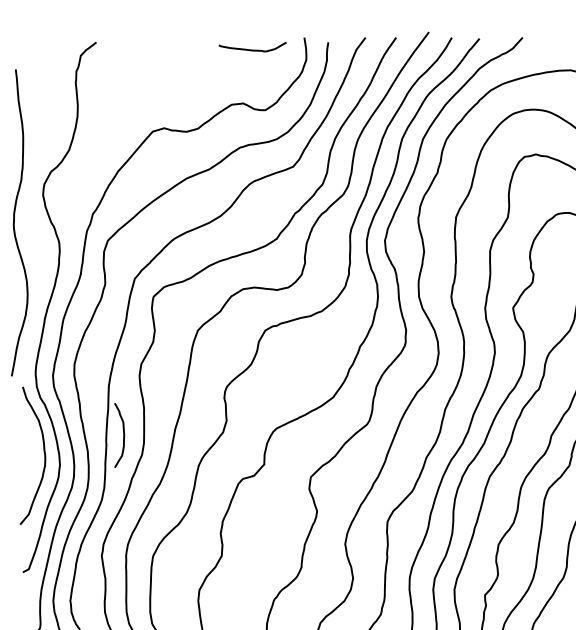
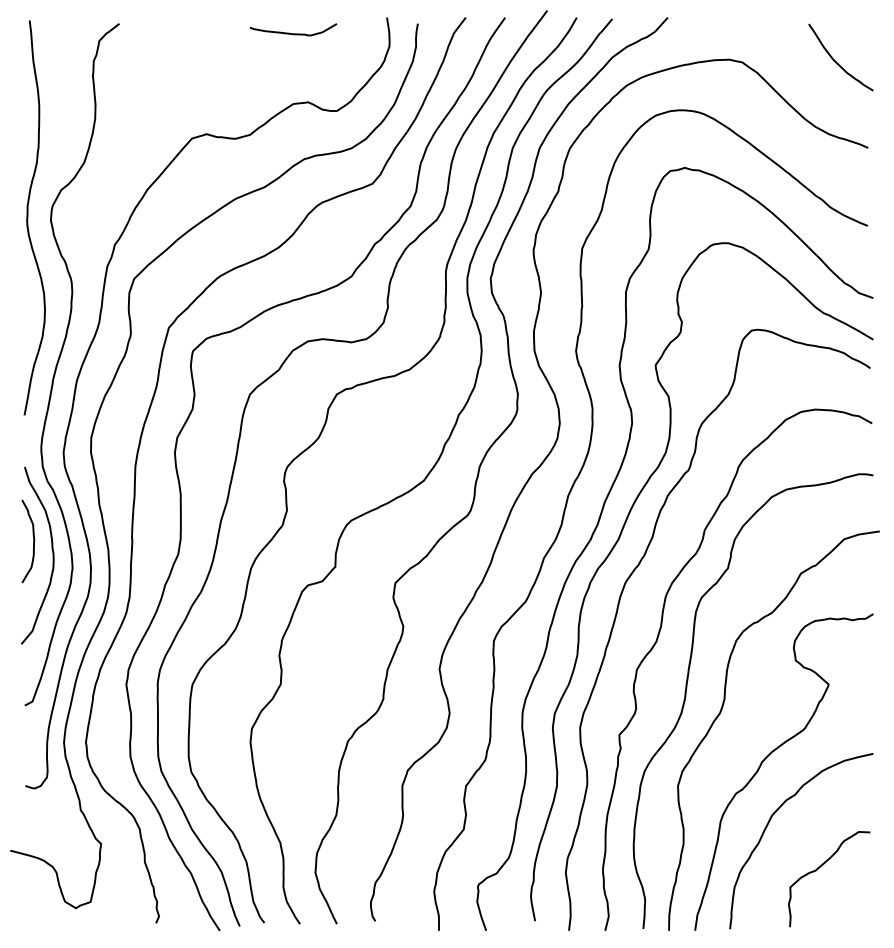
curve: (252, 49) -> (293, 33), moved
curve: (14, 222) -> (28, 217), moved
curve: (123, 435) -> (33, 541), moved

